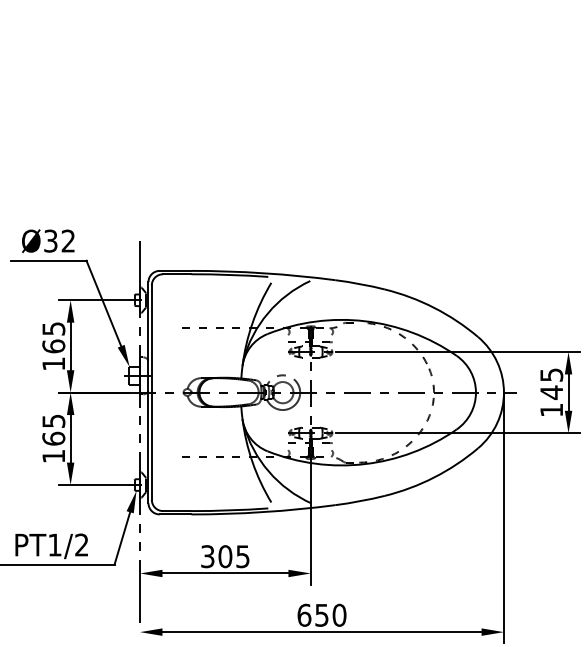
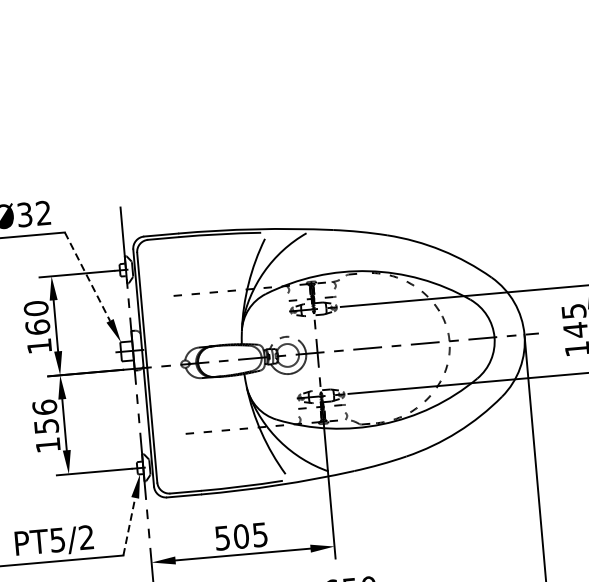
line: (104, 303) -> (88, 276), solid -> dashed
text: (53, 328) -> (35, 308), 165 -> 160
text: (53, 429) -> (45, 416), 165 -> 156
line: (122, 538) -> (129, 526), solid -> dashed
text: (54, 544) -> (57, 539), PT1/2 -> PT5/2
text: (207, 556) -> (222, 538), 305 -> 505

